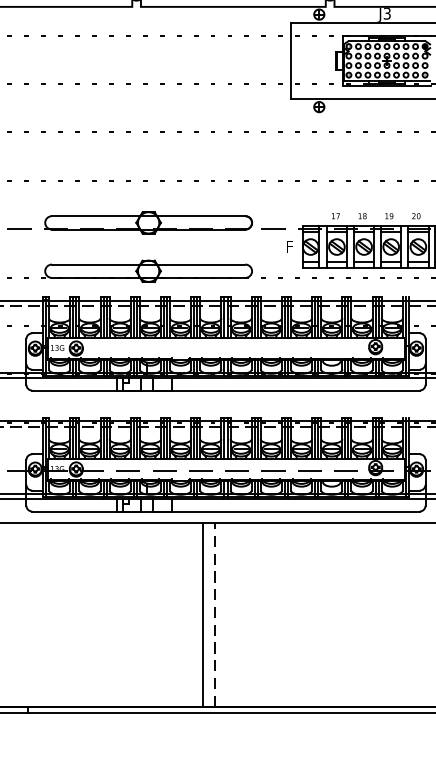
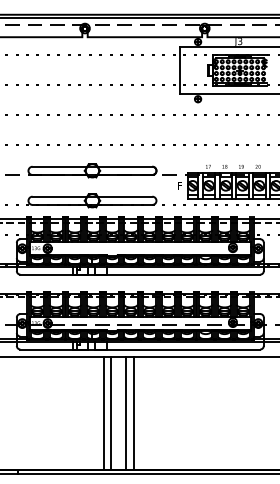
line: (166, 614) -> (103, 413), added
line: (179, 614) -> (111, 413), added
line: (214, 614) -> (133, 413), dashed -> solid

